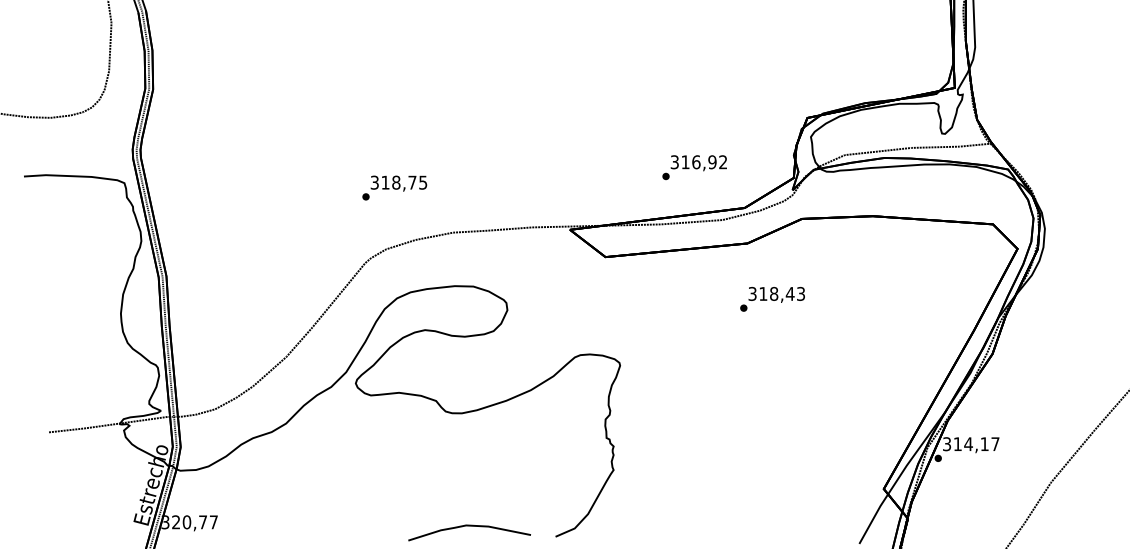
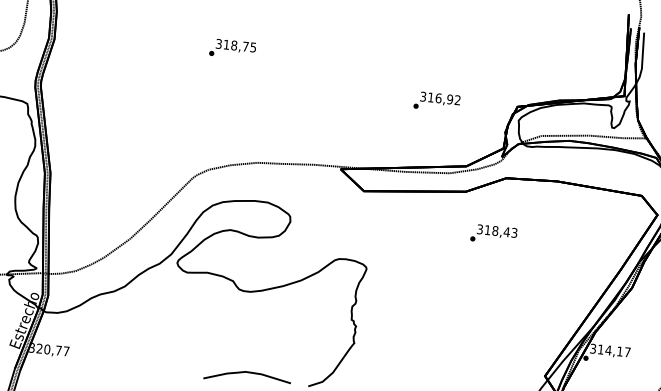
text: (694, 167) -> (436, 101), moved
text: (394, 187) -> (232, 48), moved
text: (772, 299) -> (493, 234), moved

